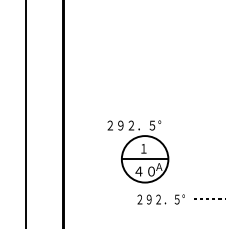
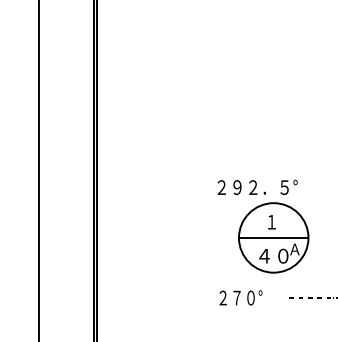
part: (138, 151) -> (263, 226), moved
text: (160, 199) -> (239, 297), ２９２．５° -> ２７０°

